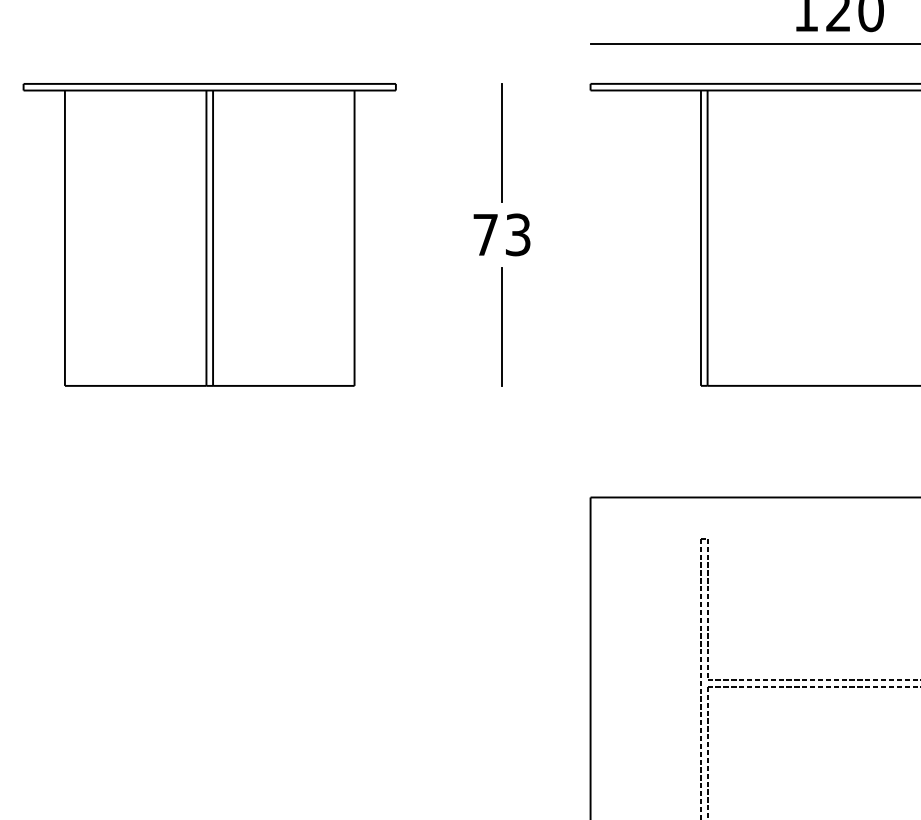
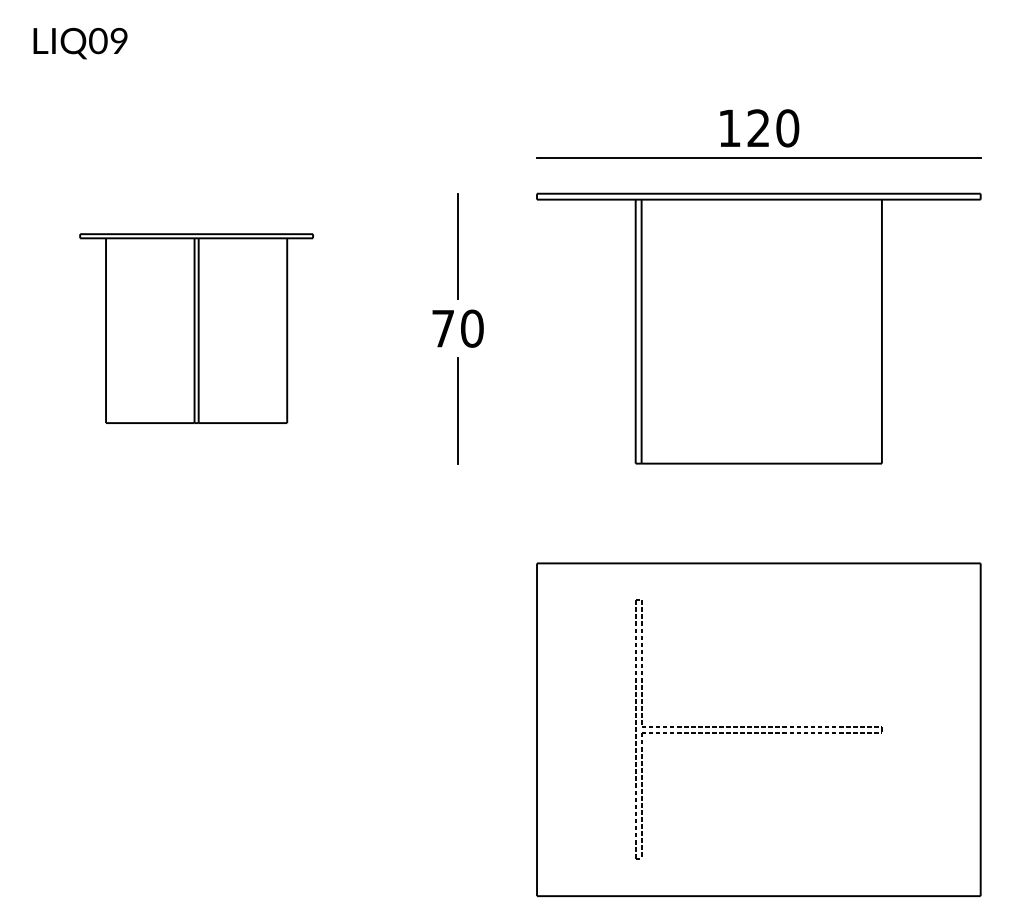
part: (209, 234) -> (196, 328), size x0.7
text: (518, 234) -> (472, 328), 73 -> 70

